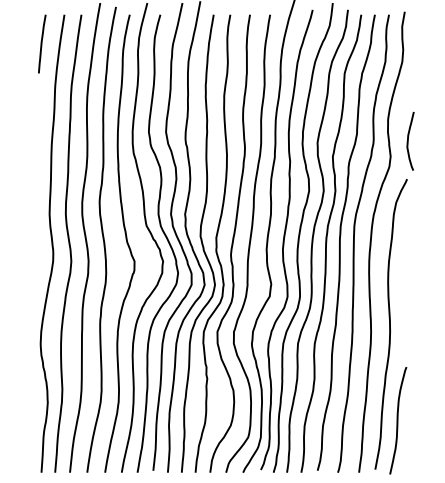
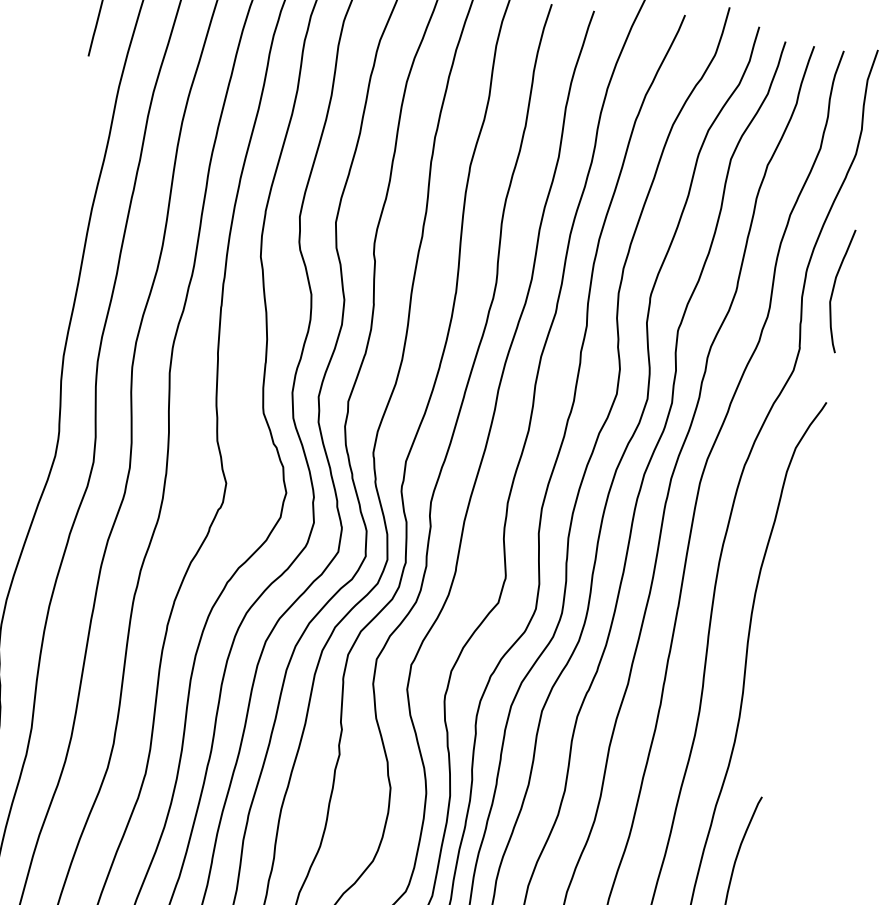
curve: (408, 140) -> (834, 288), moved

